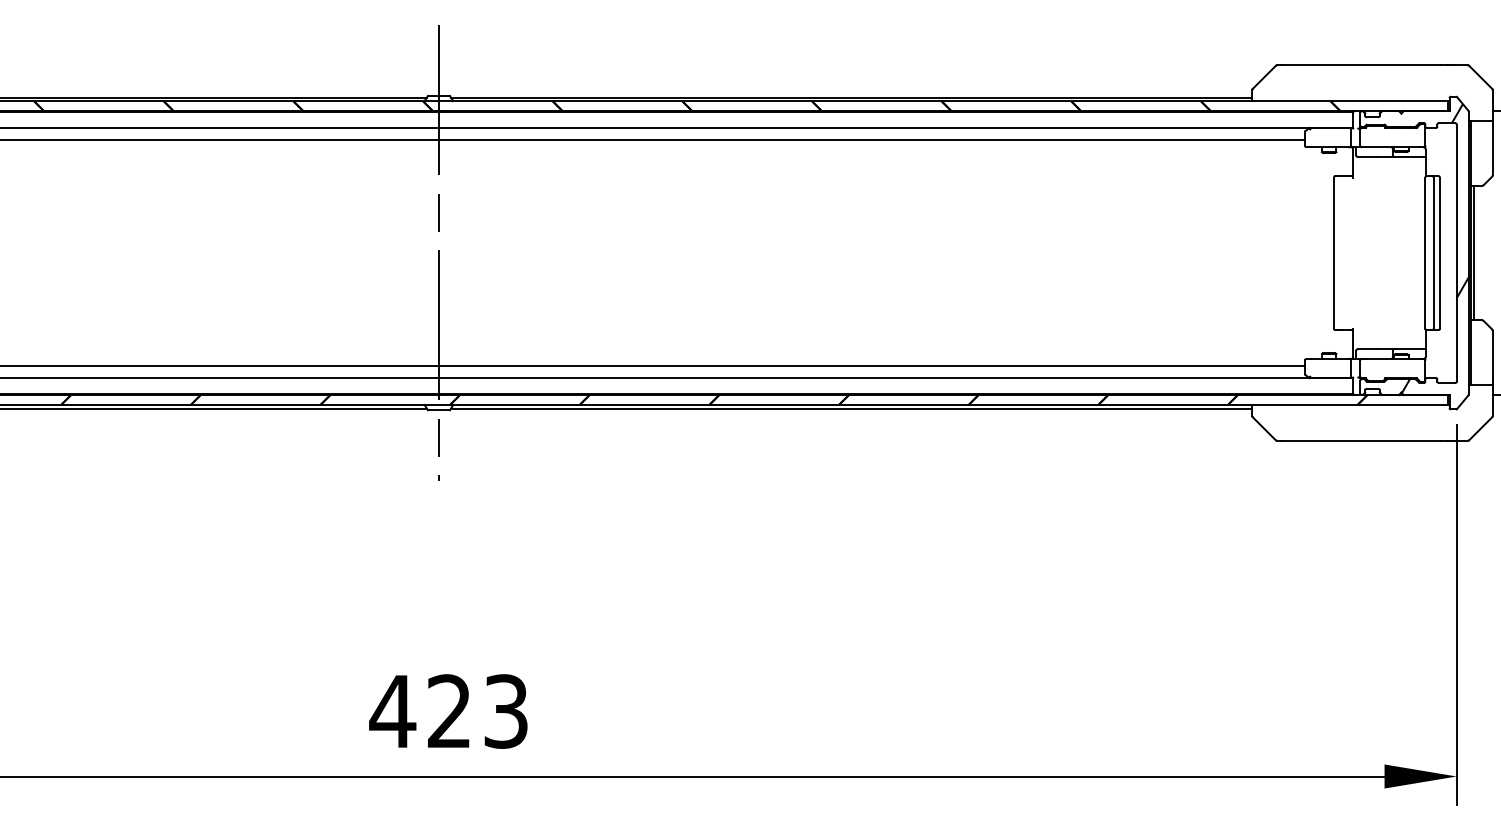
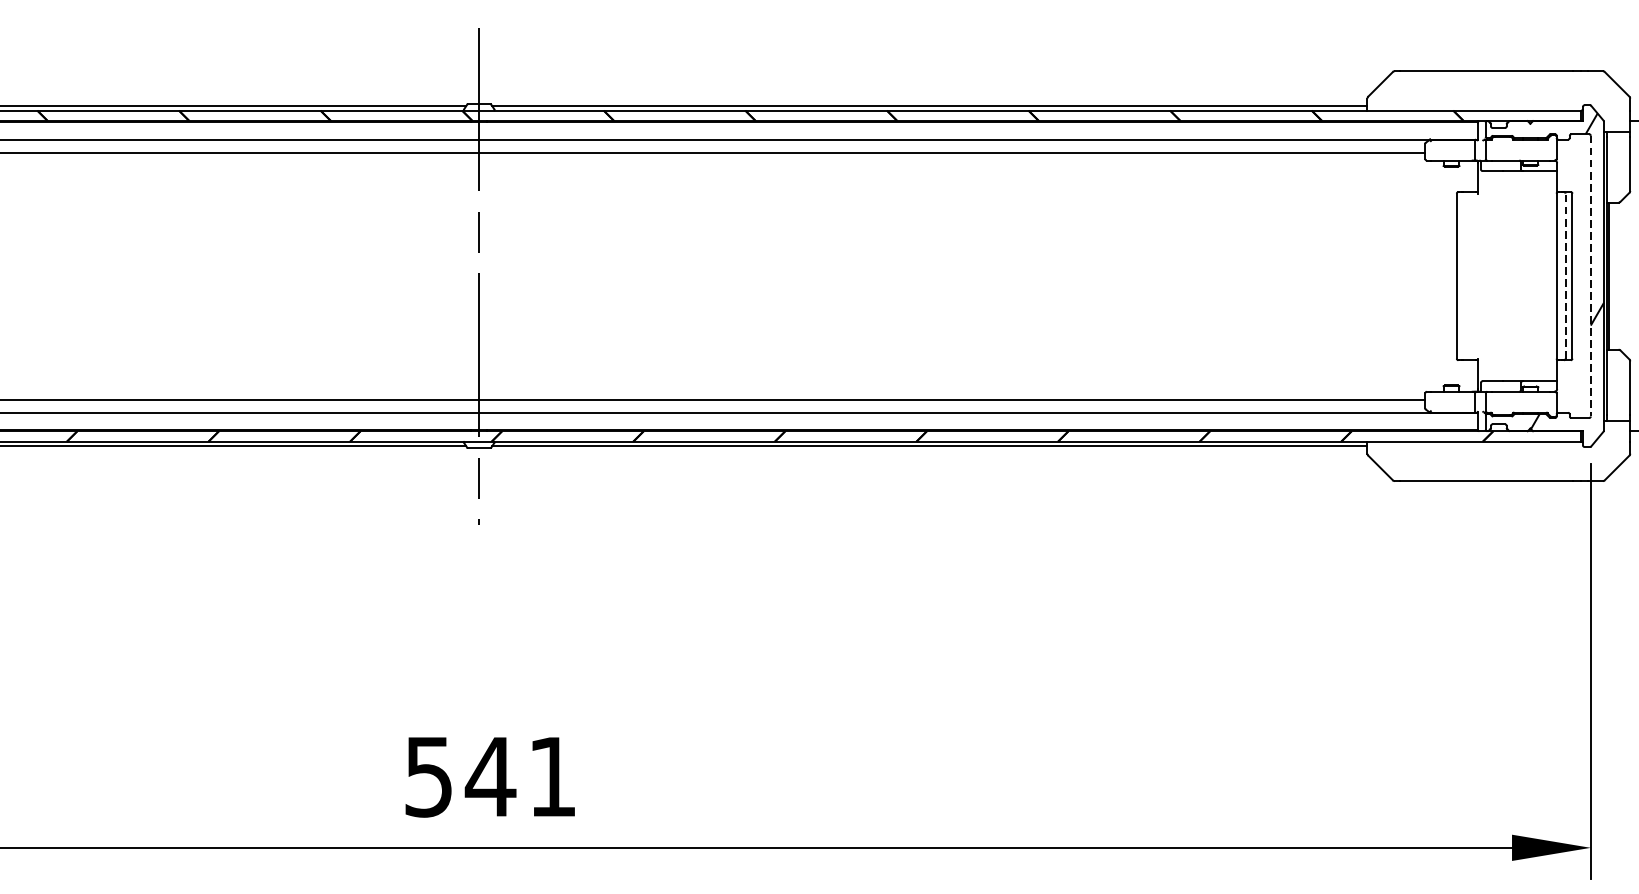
line: (1433, 253) -> (1565, 276), solid -> dashed
line: (1456, 253) -> (1590, 276), solid -> dashed
text: (448, 711) -> (489, 776), 423 -> 541

